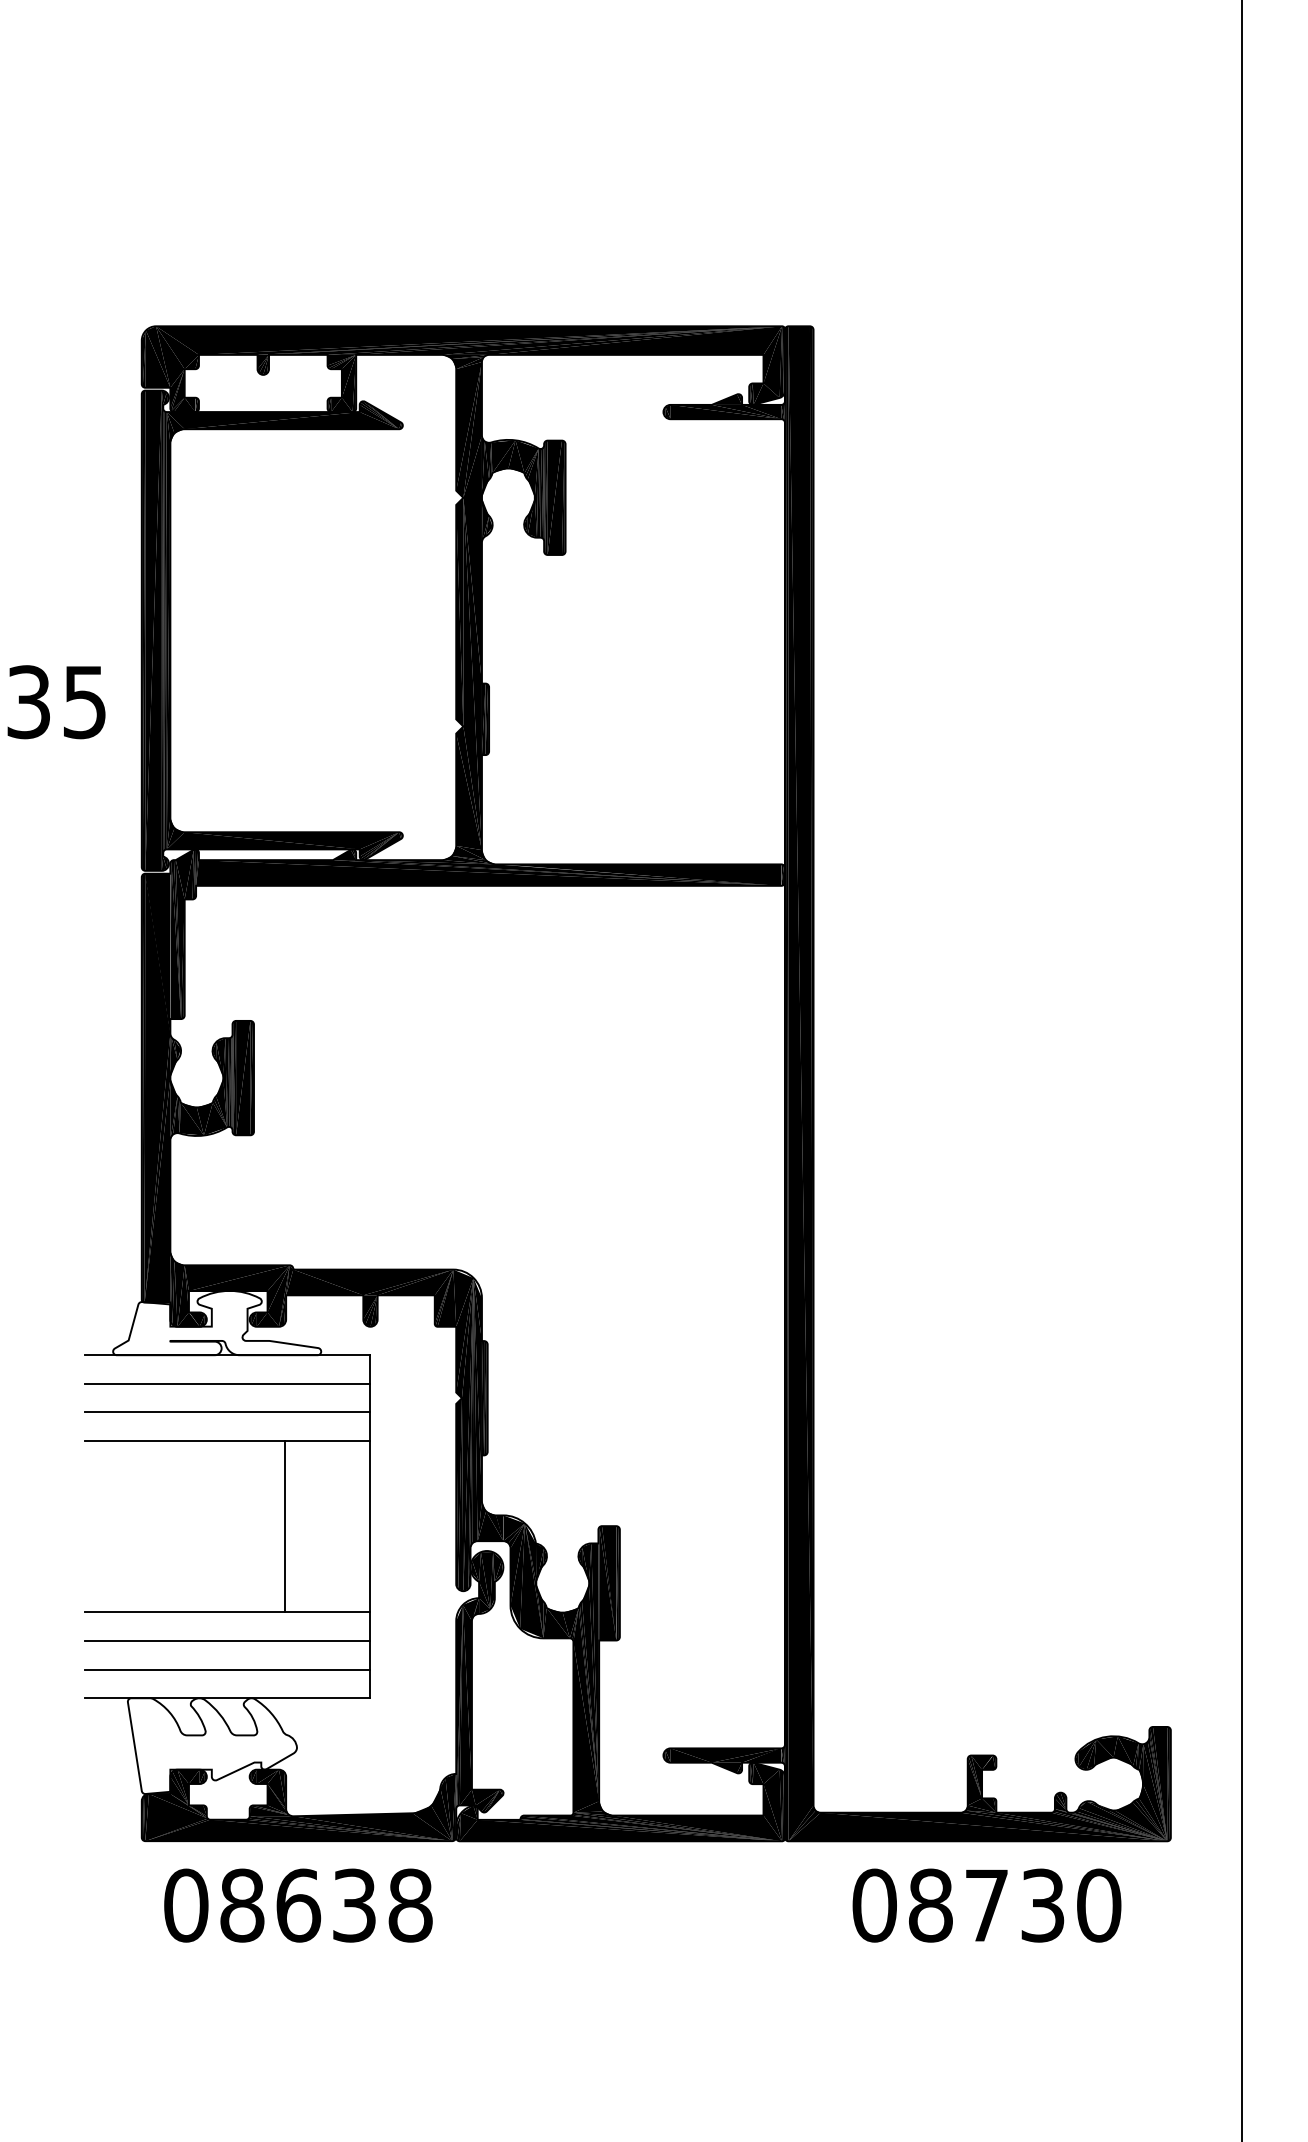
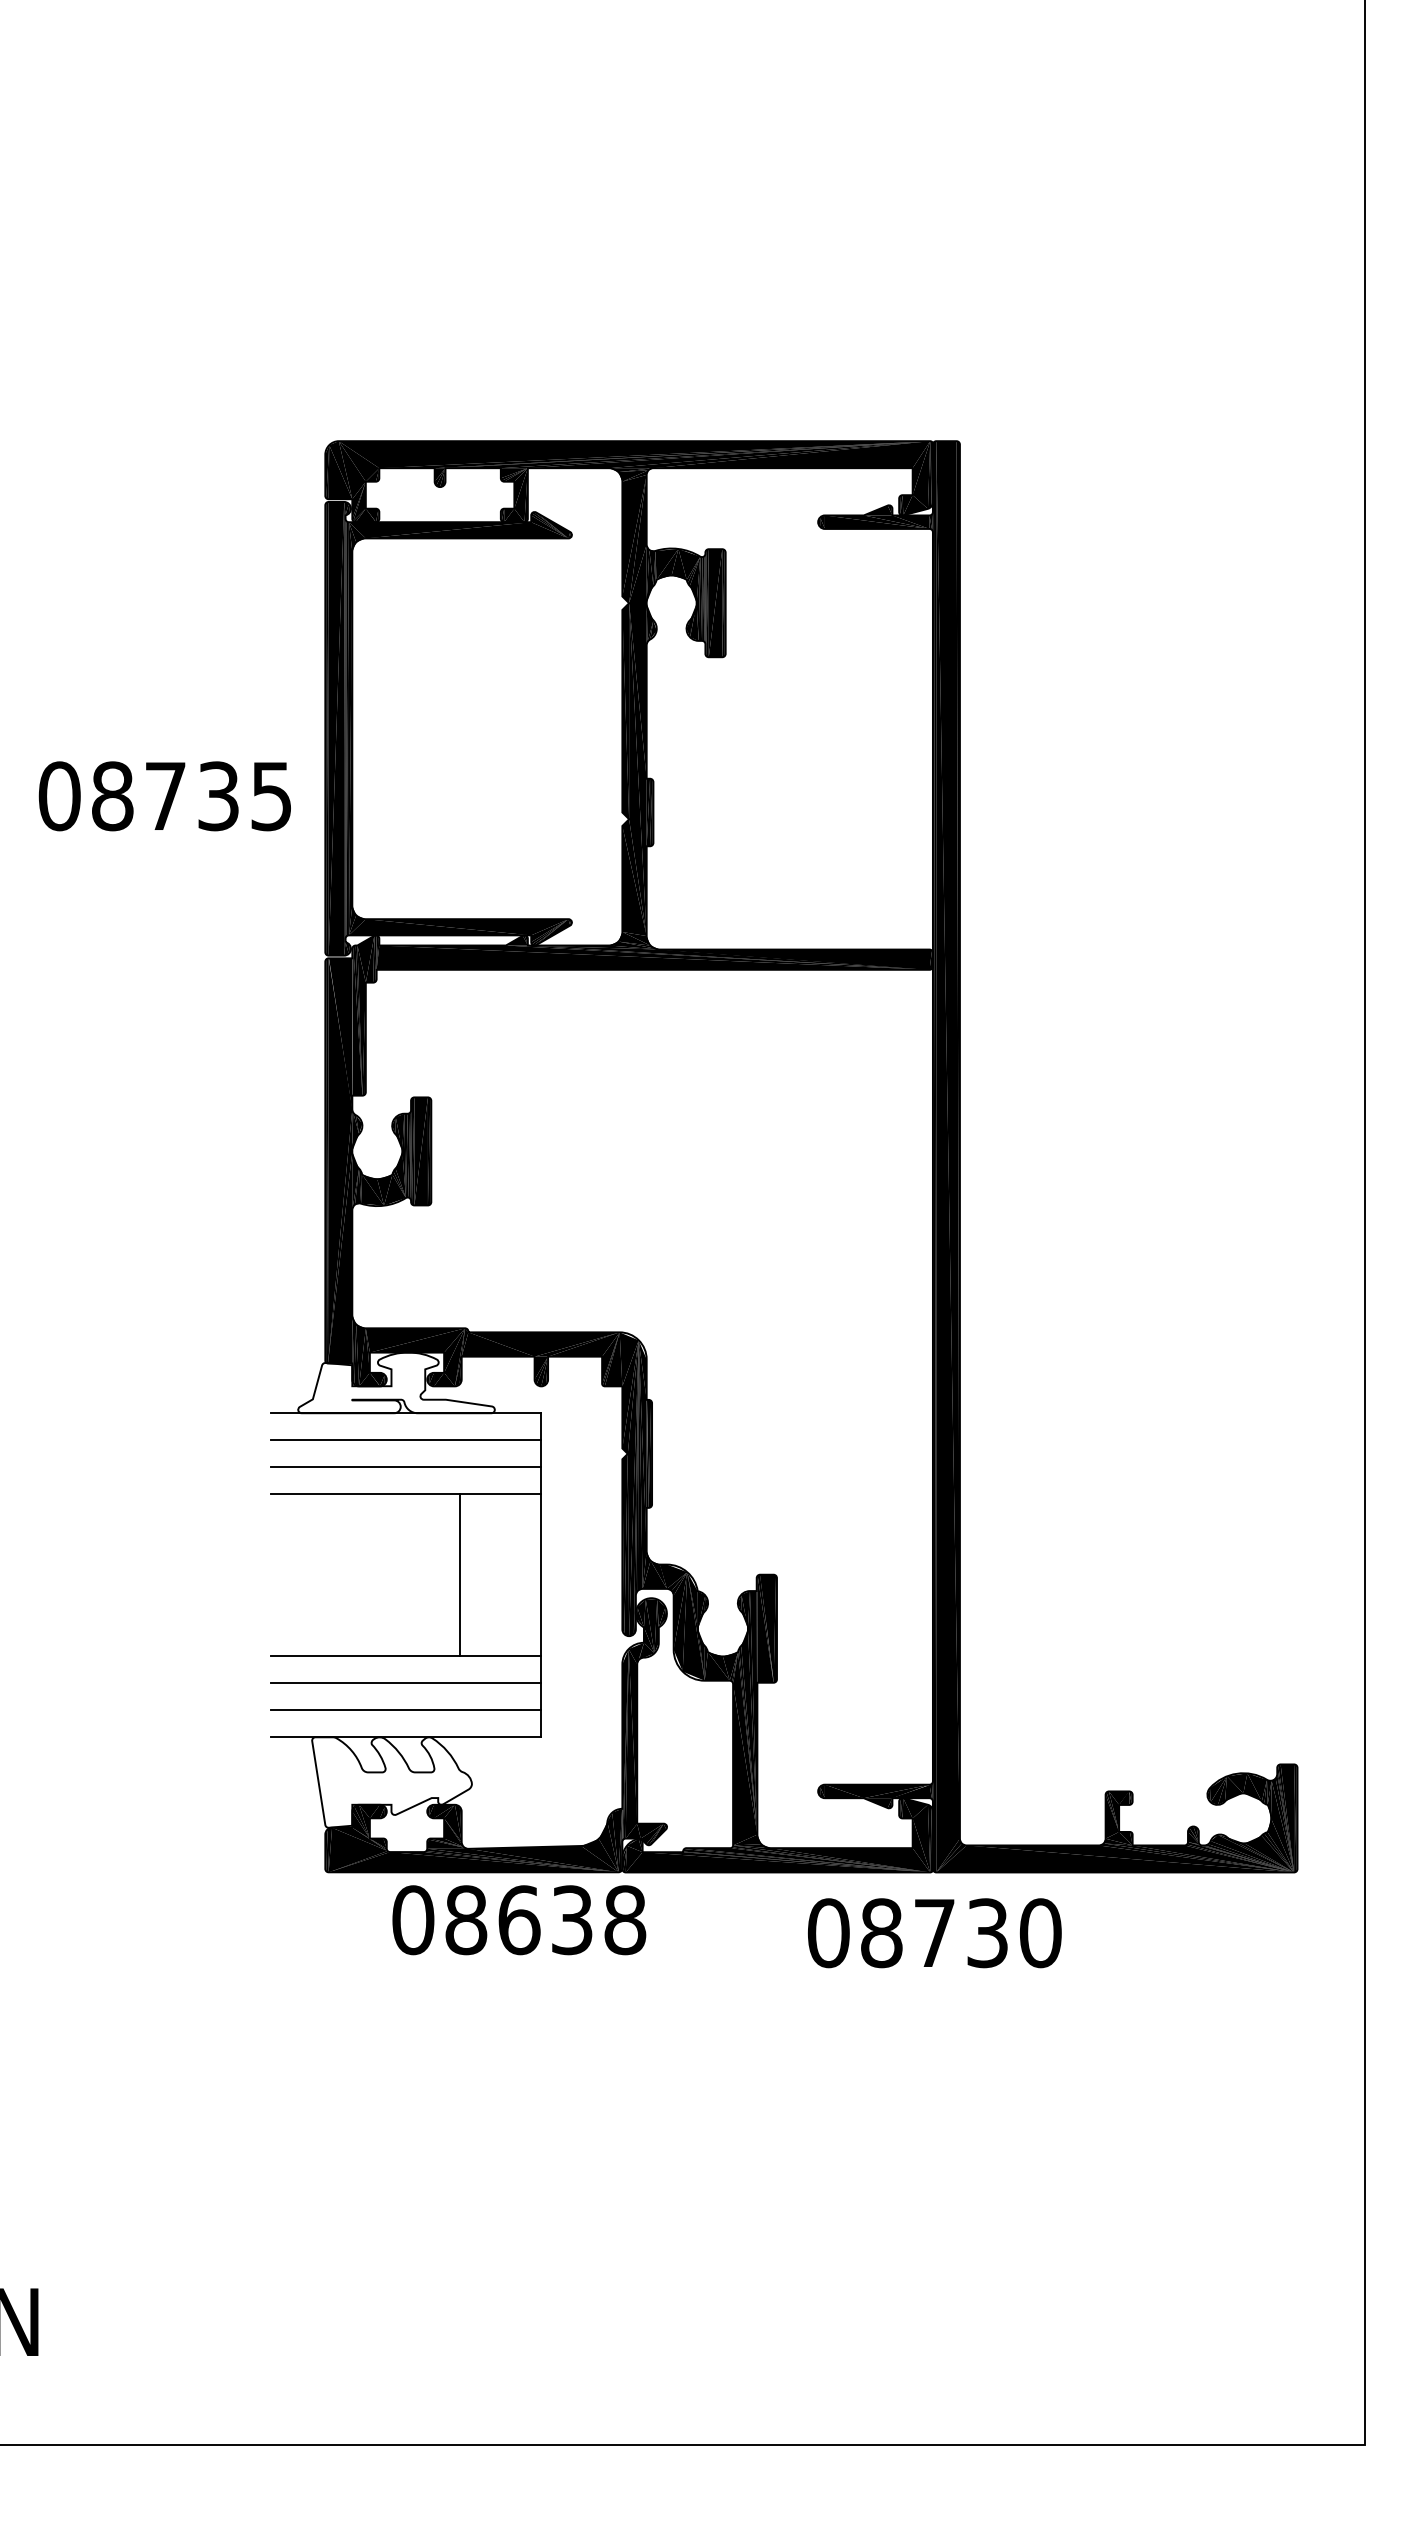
text: (298, 1905) -> (519, 1920), moved
text: (986, 1905) -> (934, 1933), moved

